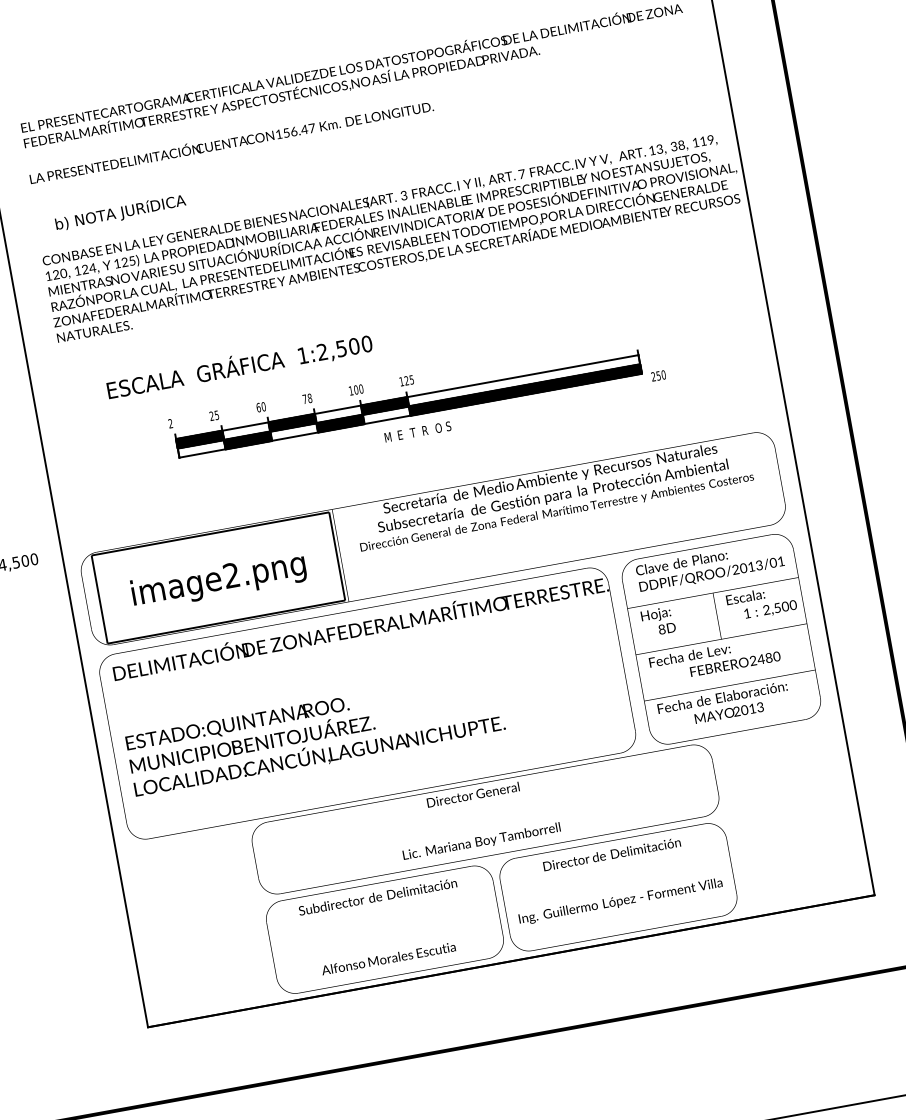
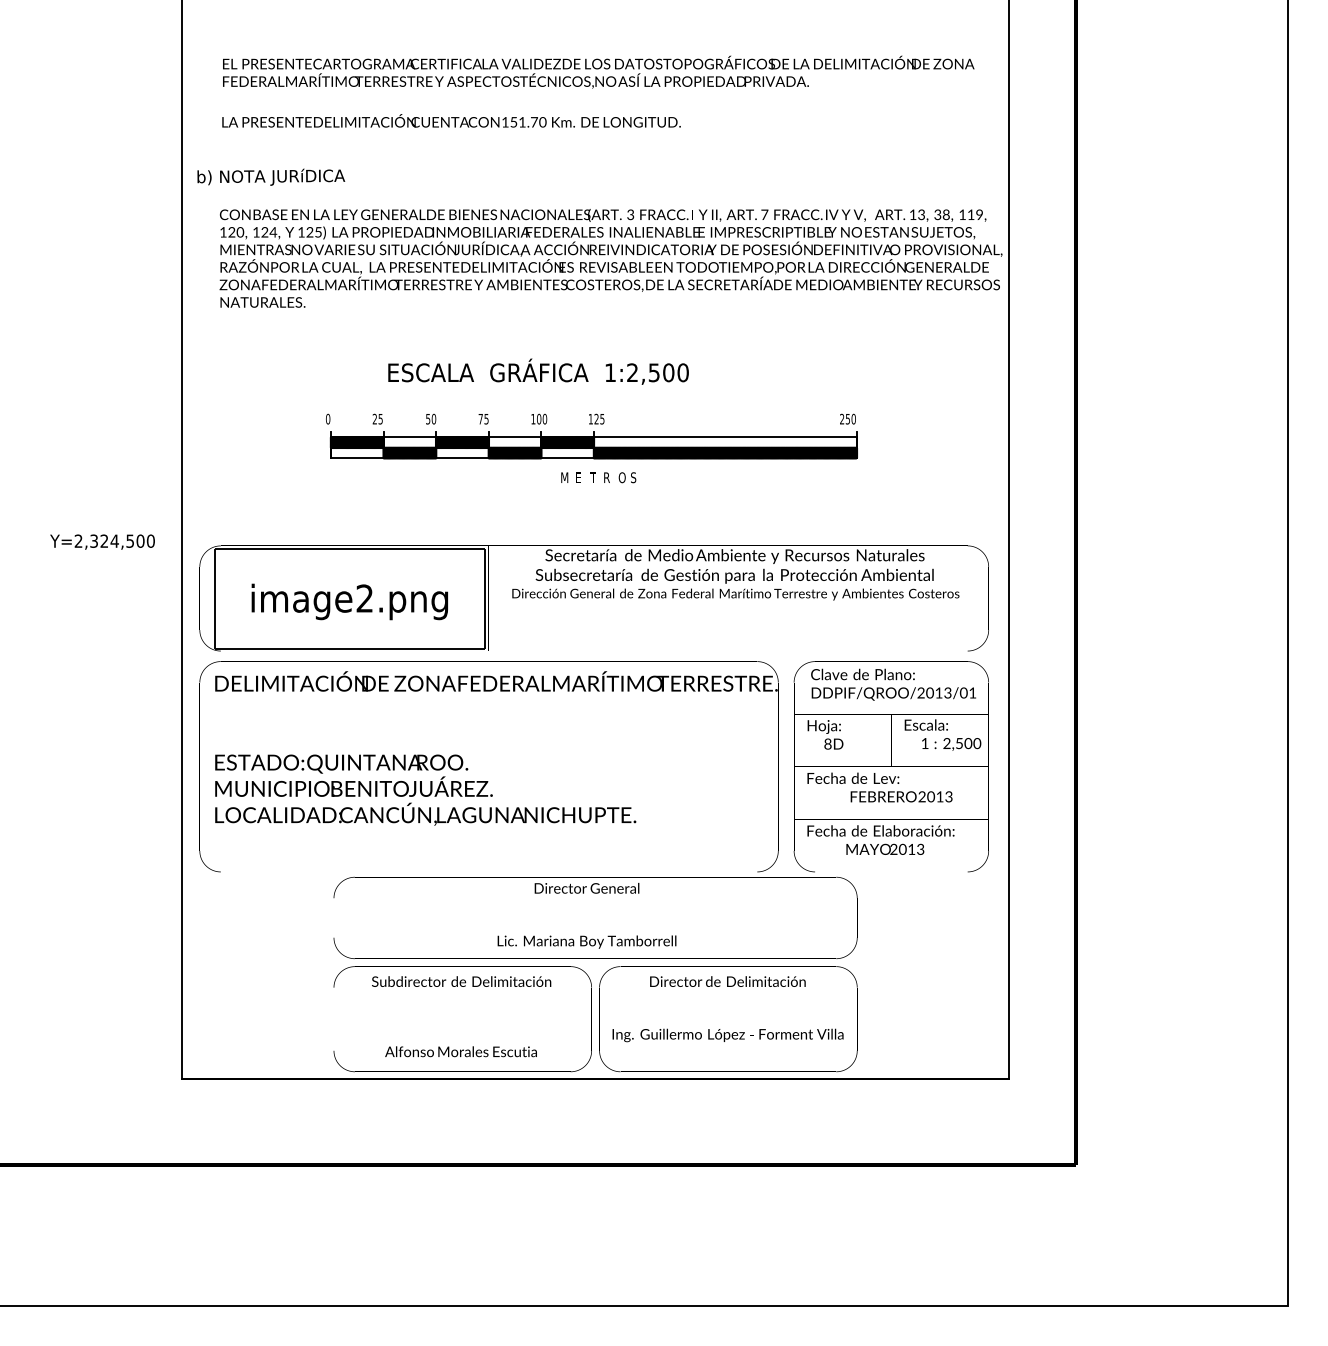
text: (302, 130) -> (532, 122), 156.47 -> 151.70
text: (120, 212) -> (271, 176), moved
text: (239, 366) -> (538, 371), moved
text: (658, 375) -> (847, 418), moved
text: (309, 397) -> (486, 418), 78 -> 75
text: (258, 407) -> (428, 418), 60 -> 50
text: (170, 423) -> (328, 418), 2 -> 0
text: (768, 657) -> (939, 796), 2480 -> 2013

